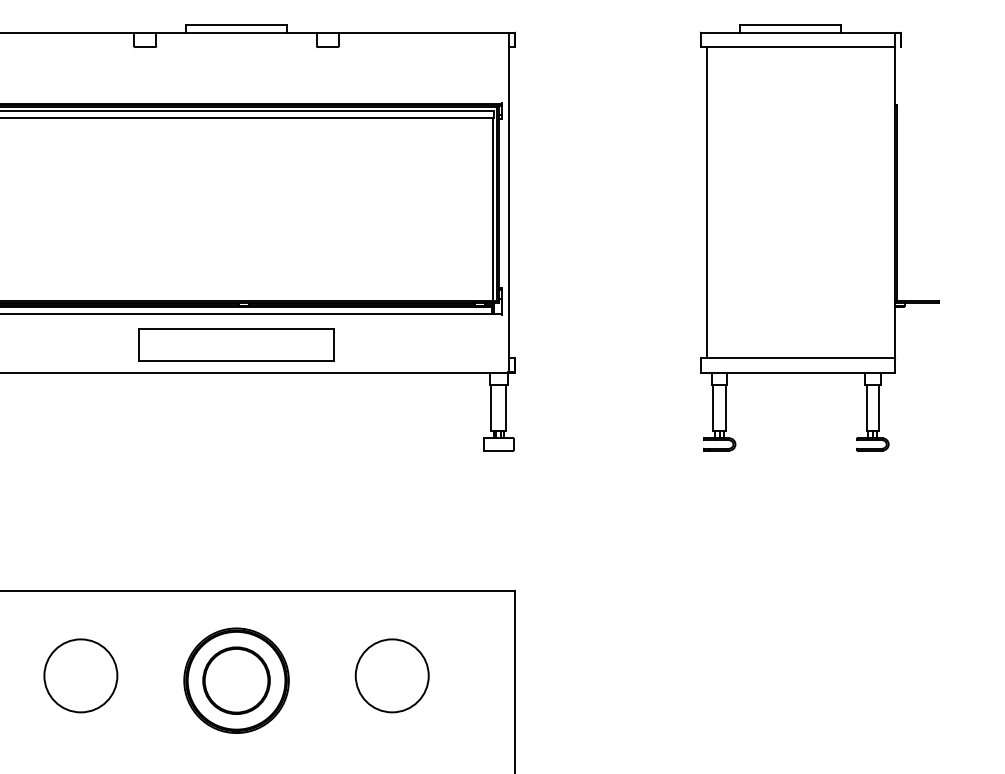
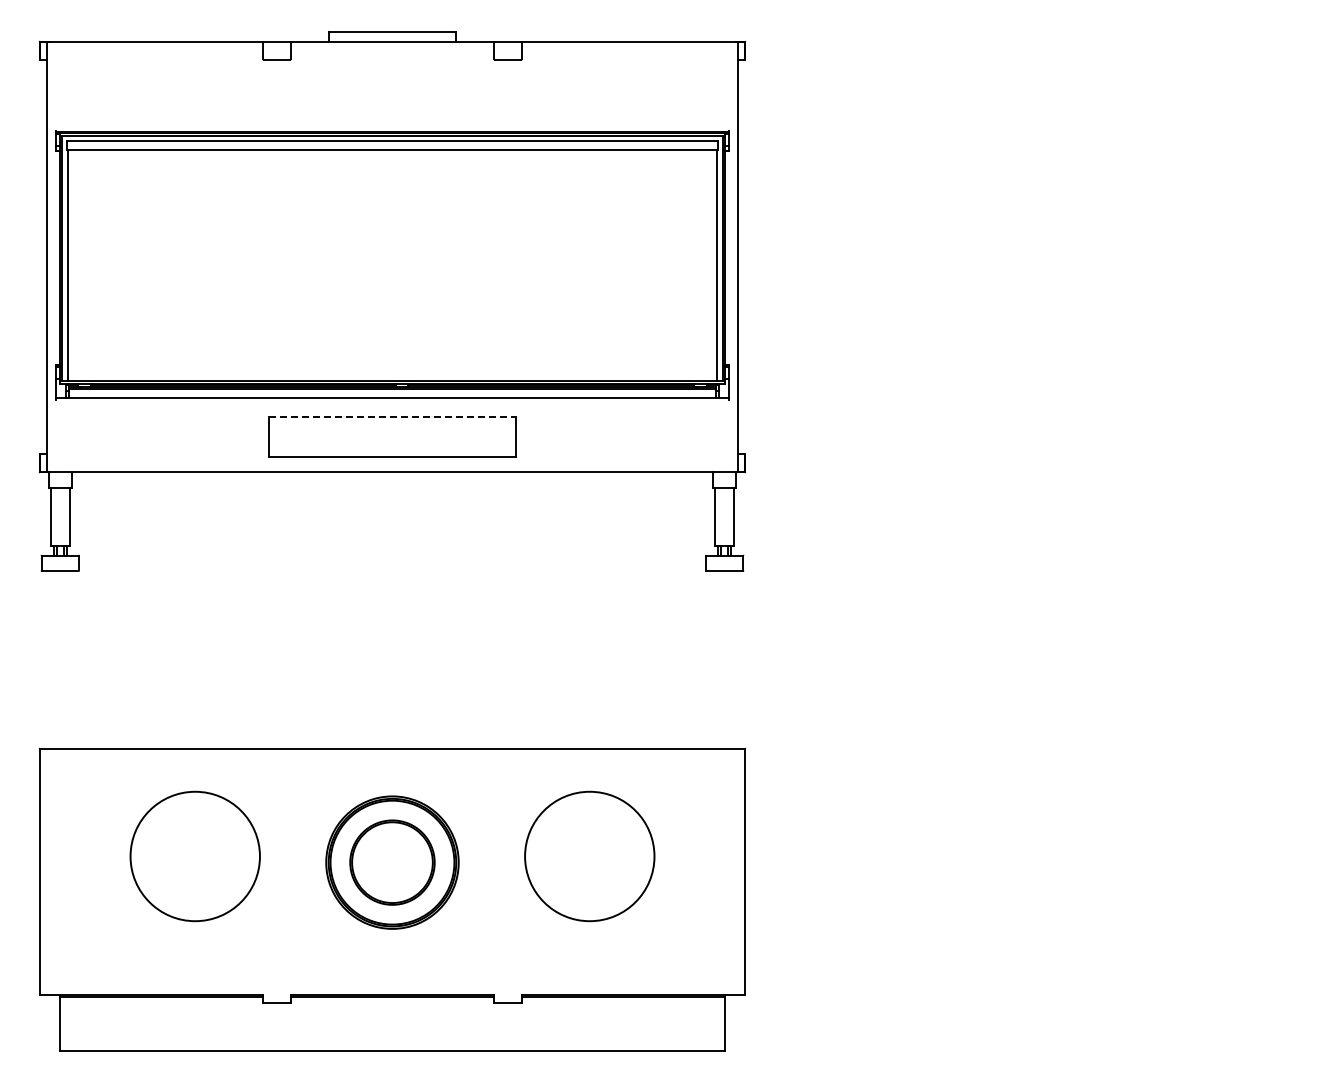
part: (819, 237) -> (1130, 301), removed
line: (236, 328) -> (392, 416), solid -> dashed
circle: (81, 675) -> (195, 856), size x1.4
circle: (392, 675) -> (589, 856), size x1.4

